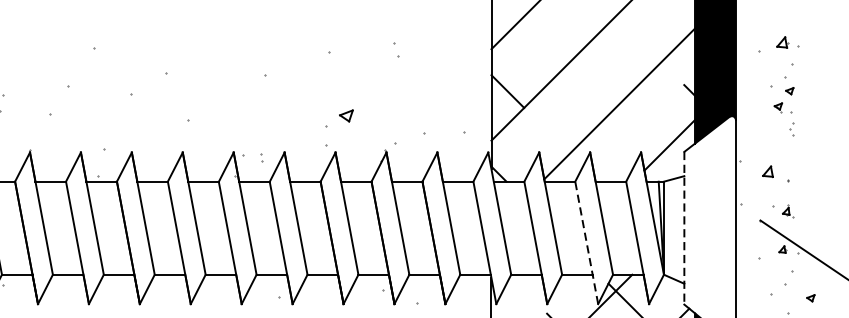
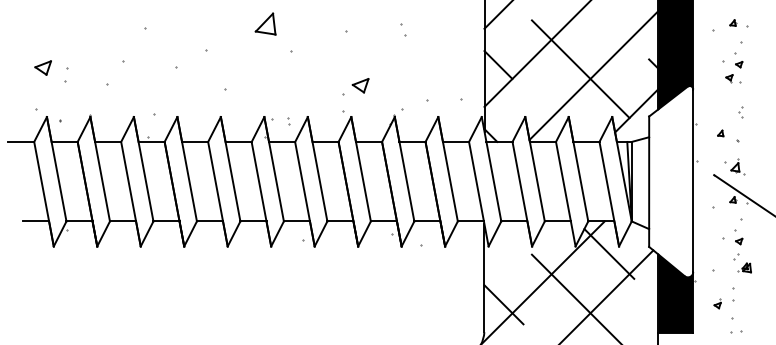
part: (783, 41) -> (733, 22), size x0.62
part: (235, 42) -> (265, 23), added
line: (603, 96) -> (580, 69), added
part: (346, 115) -> (360, 85), size x1.43
part: (791, 129) -> (740, 112), moved
part: (767, 171) -> (720, 133), size x0.62
part: (787, 210) -> (737, 166), size x1.43
line: (684, 229) -> (649, 182), dashed -> solid
line: (586, 242) -> (565, 193), dashed -> solid
part: (811, 298) -> (739, 241), moved

